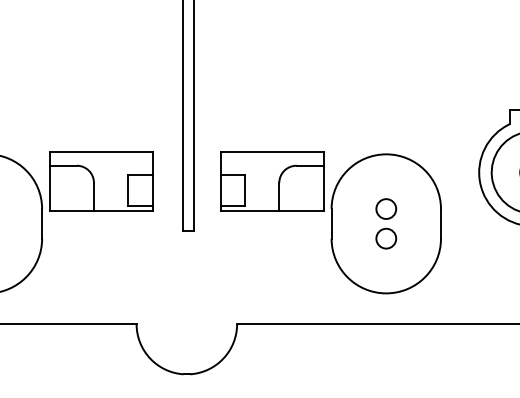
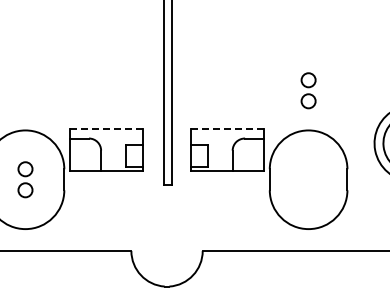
line: (100, 151) -> (105, 128), solid -> dashed
line: (272, 151) -> (227, 128), solid -> dashed
part: (386, 223) -> (308, 90), moved

